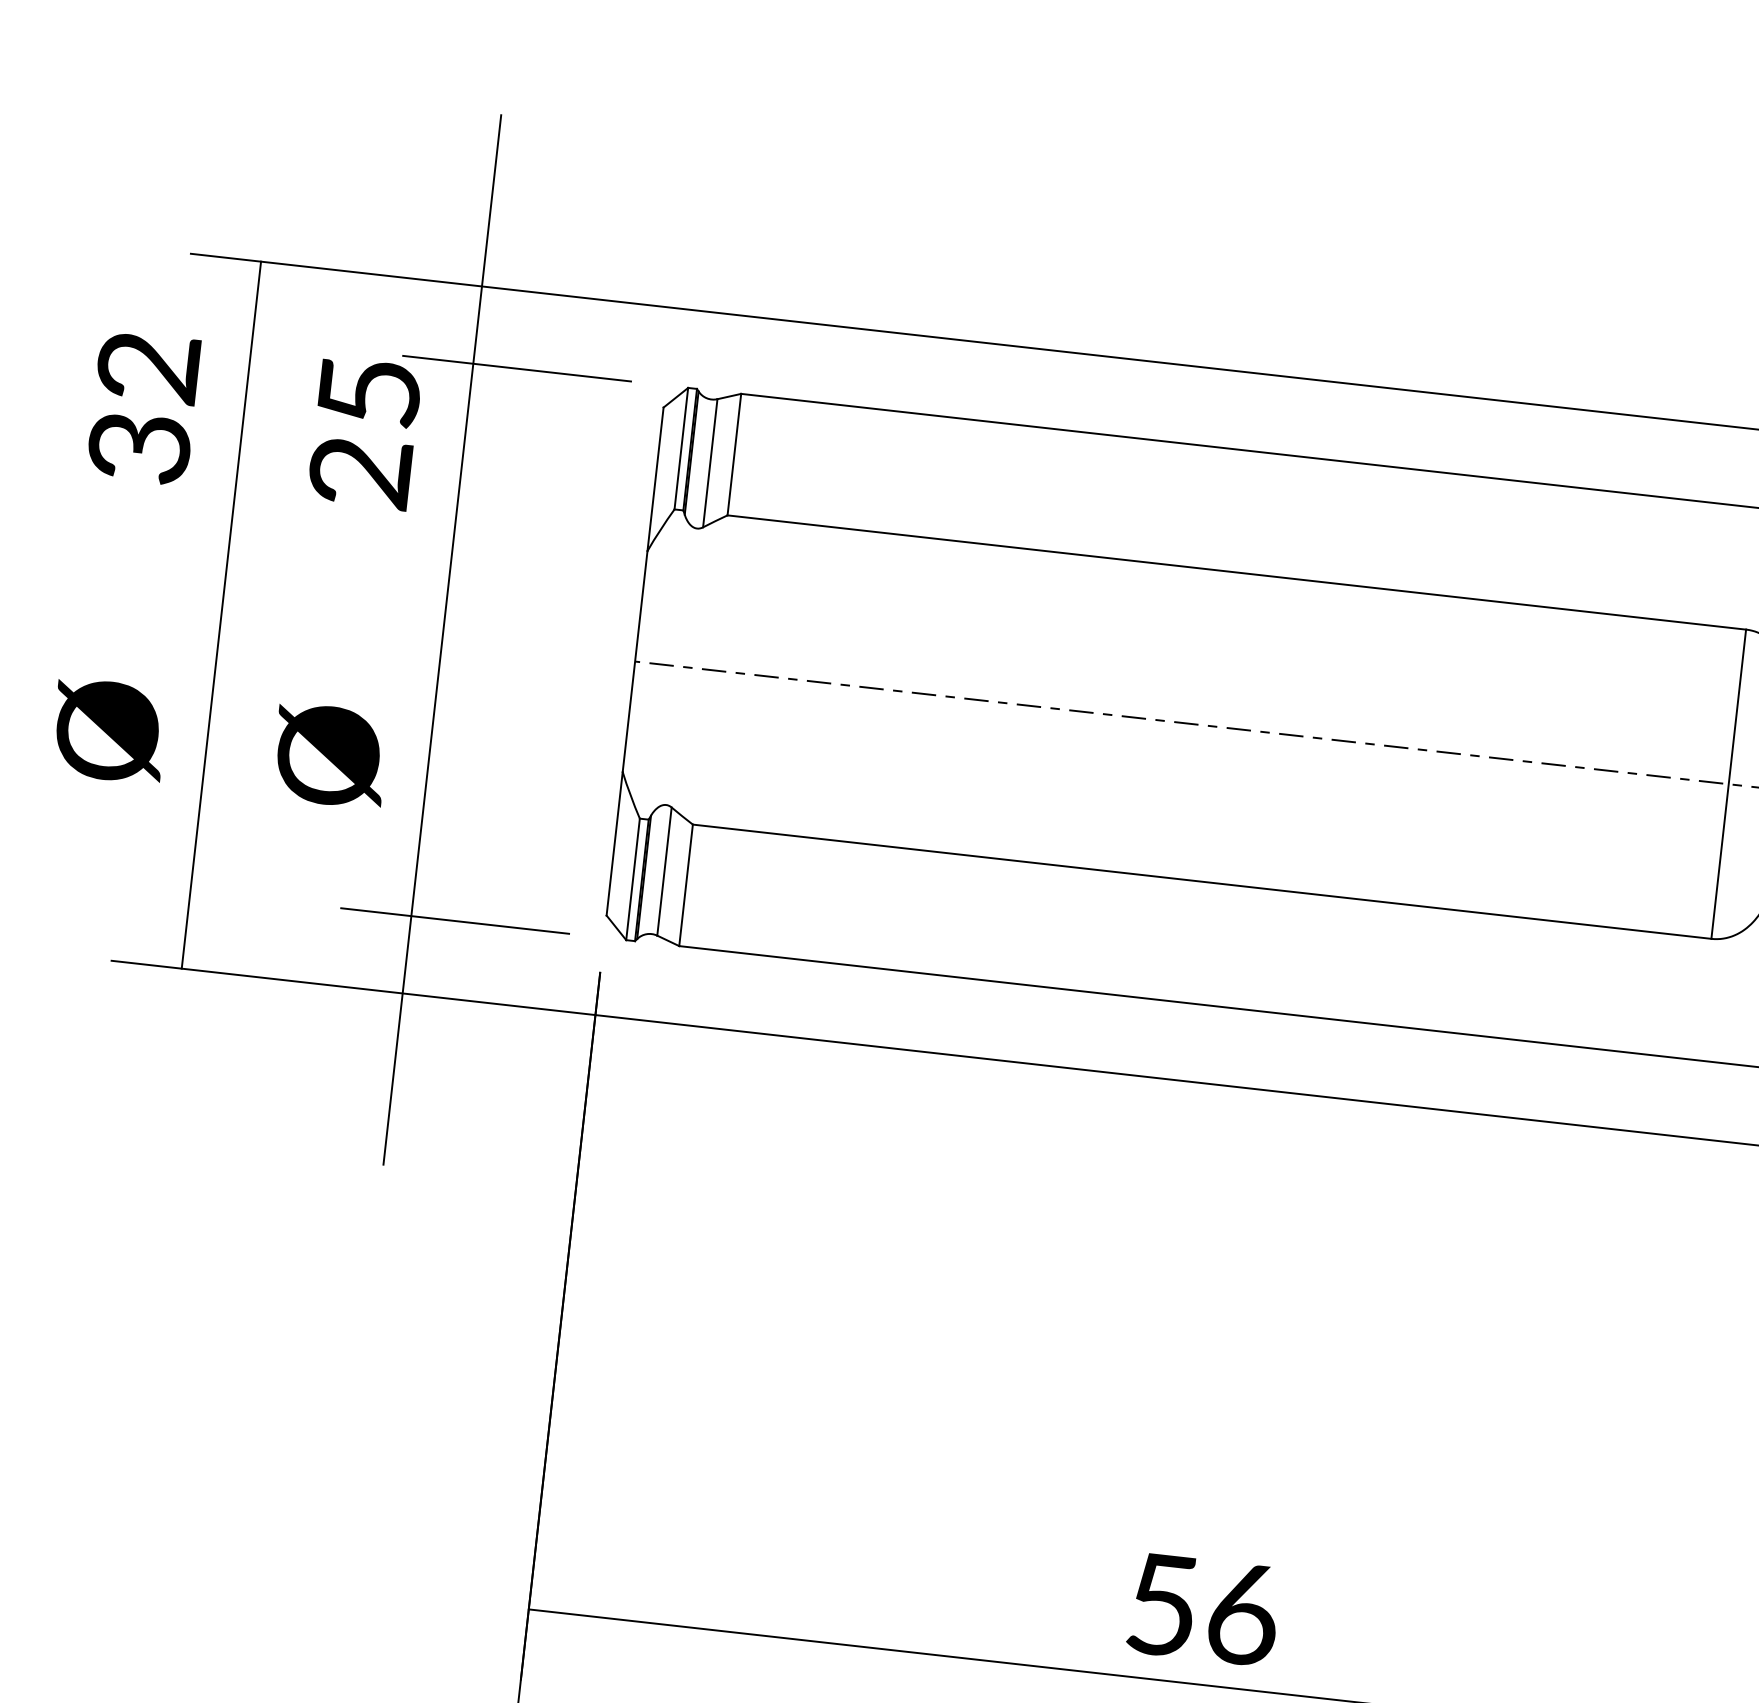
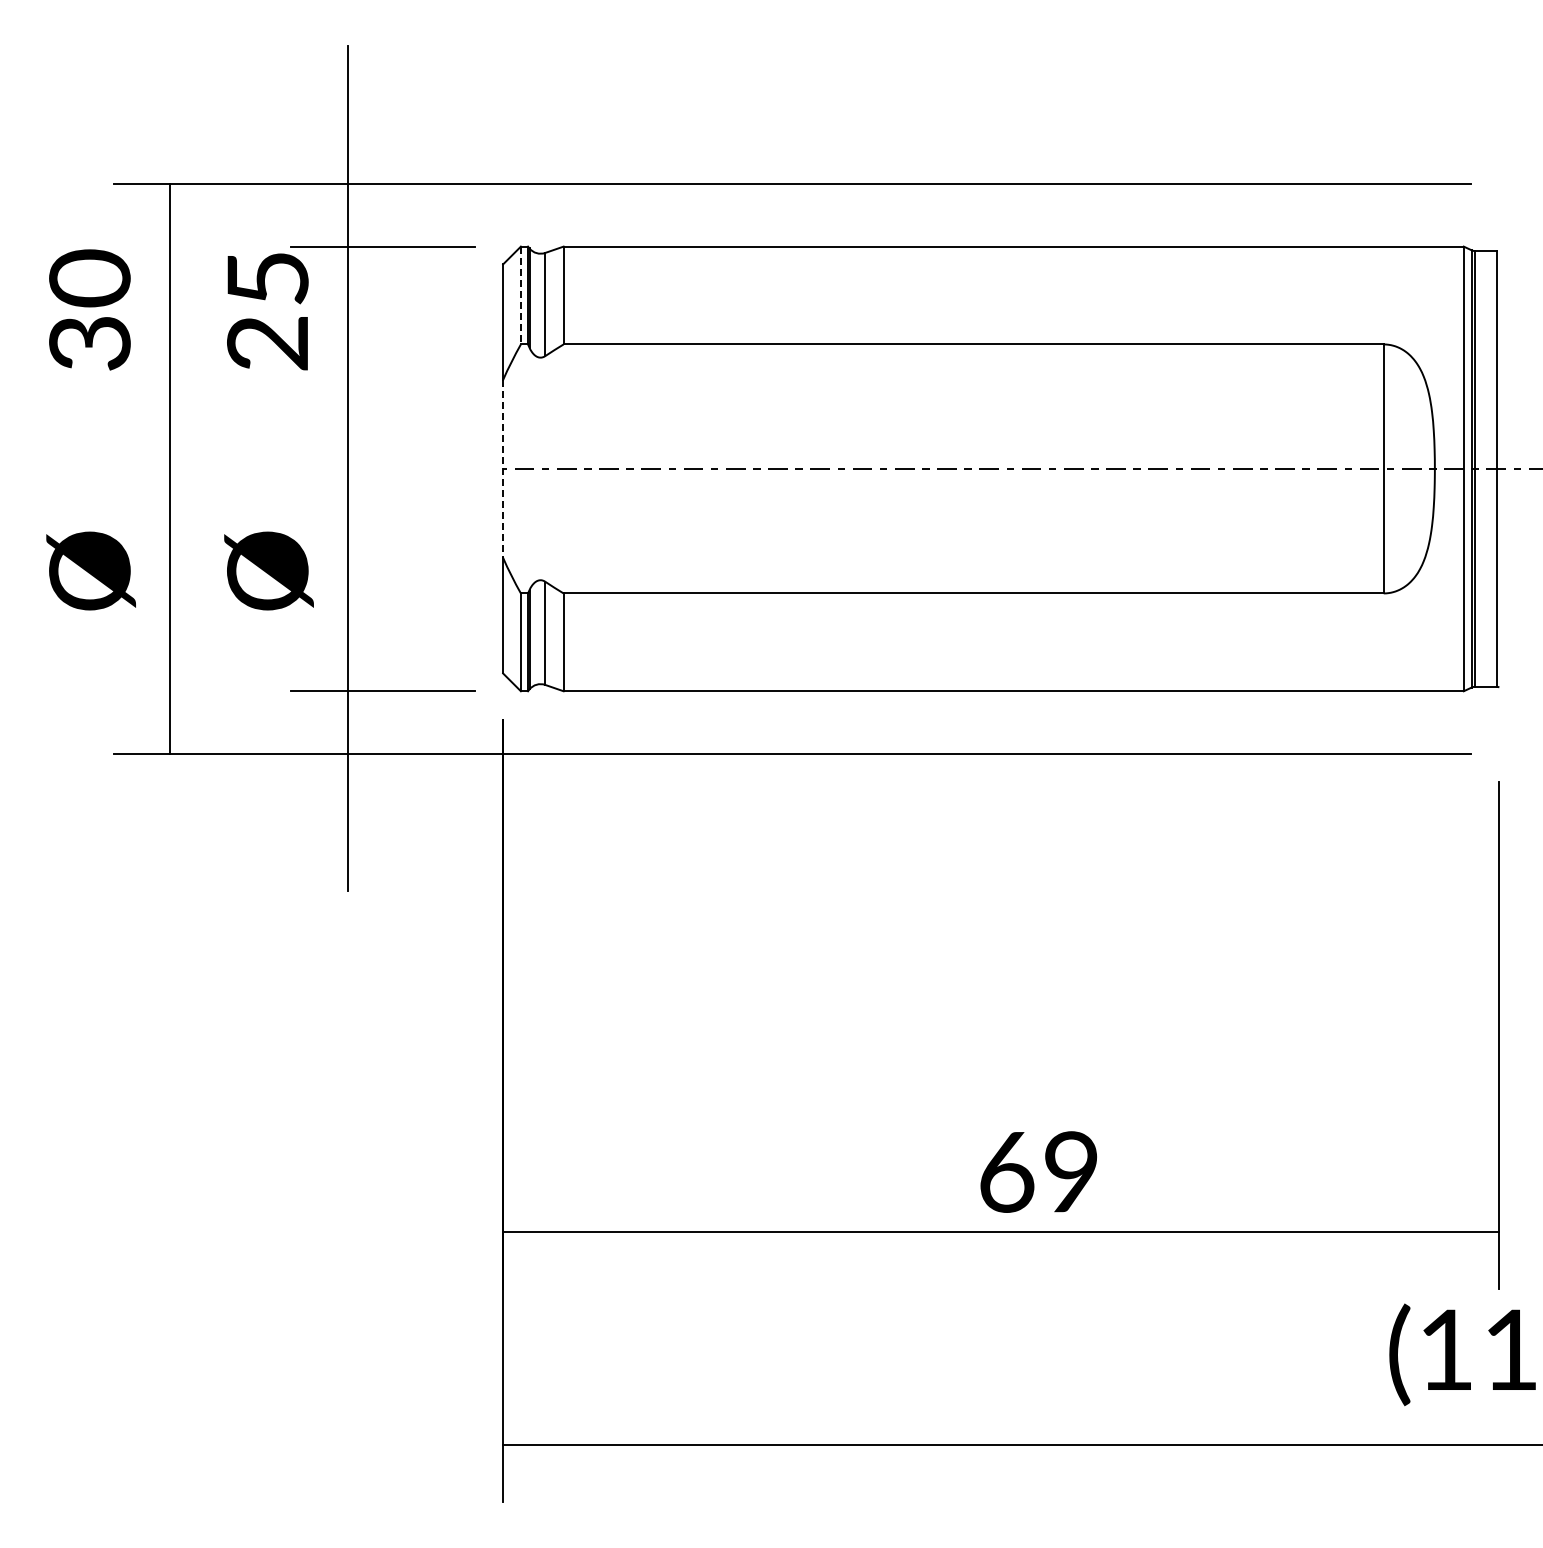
text: (147, 367) -> (89, 278), 32 -> 30
line: (680, 448) -> (520, 295), solid -> dashed
line: (635, 661) -> (503, 468), solid -> dashed
text: (1203, 1608) -> (1039, 1171), 56 -> 69

